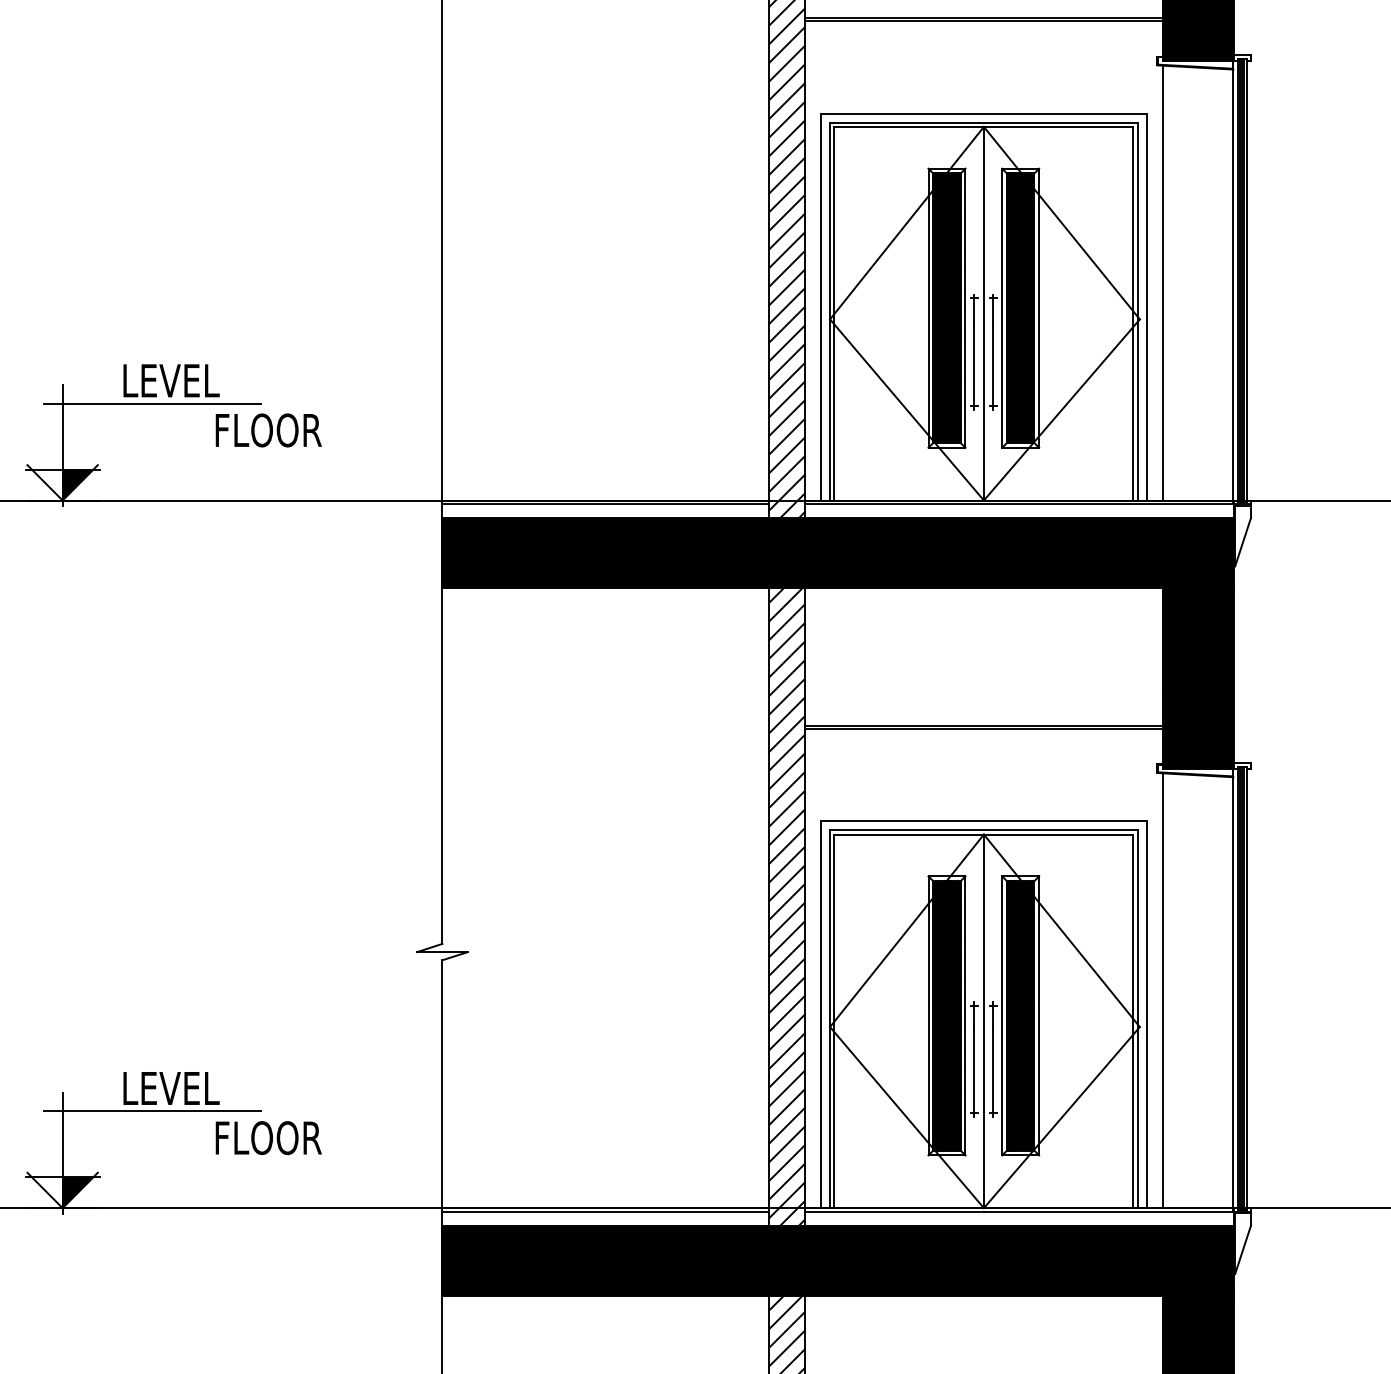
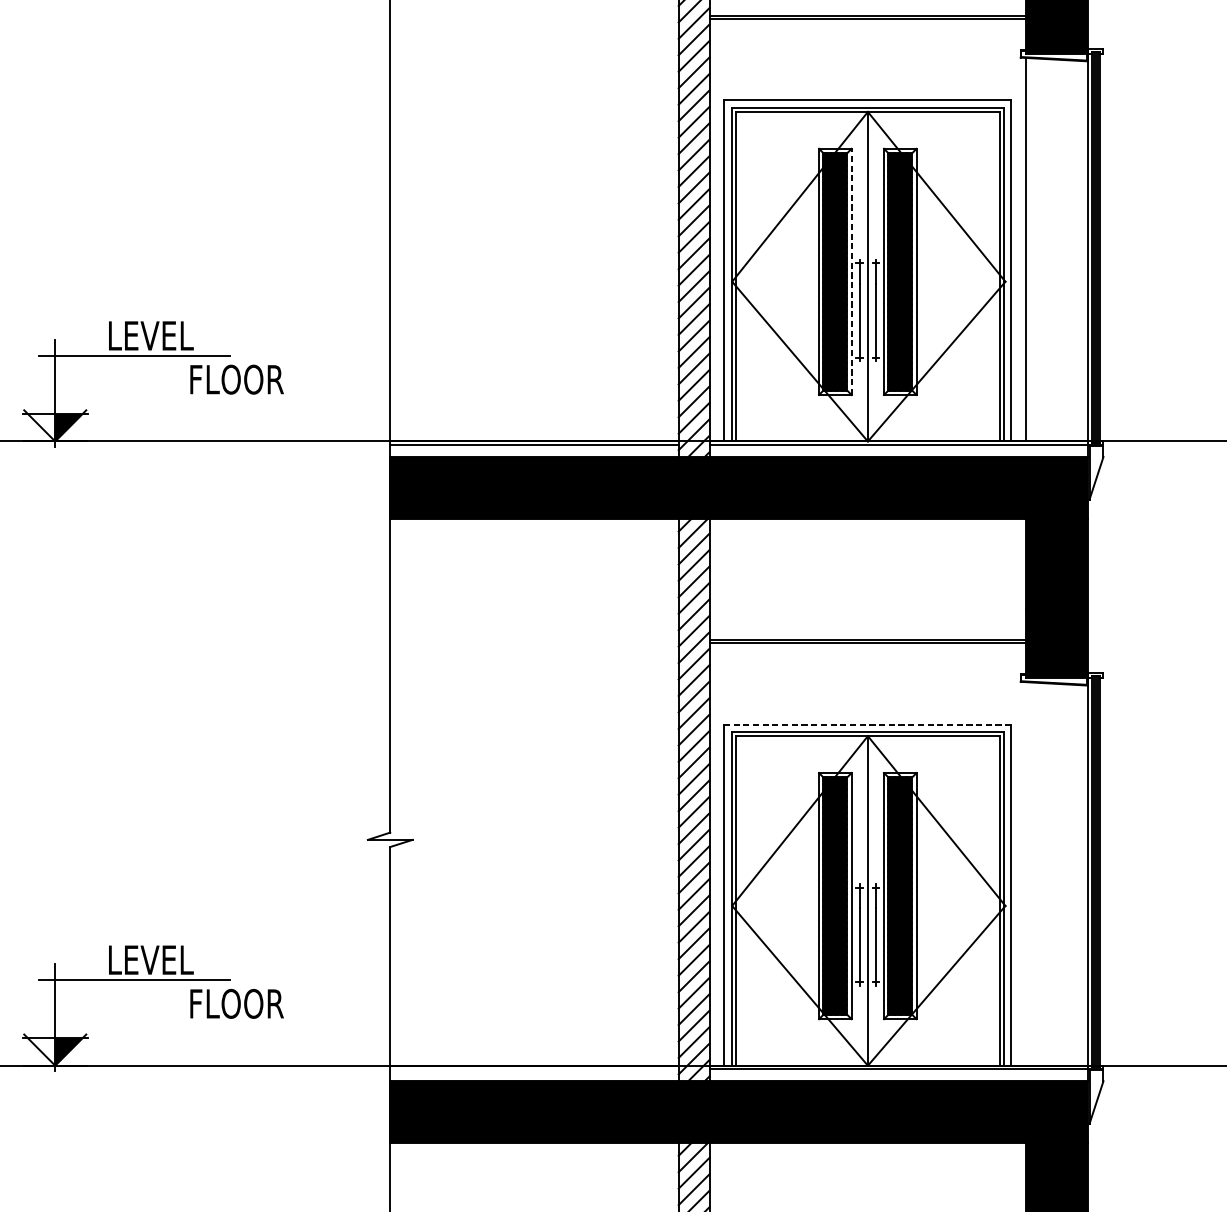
line: (965, 308) -> (851, 272), solid -> dashed
line: (983, 821) -> (867, 724), solid -> dashed
line: (1163, 990) -> (1026, 873), removed
line: (605, 1211) -> (534, 1068), removed

